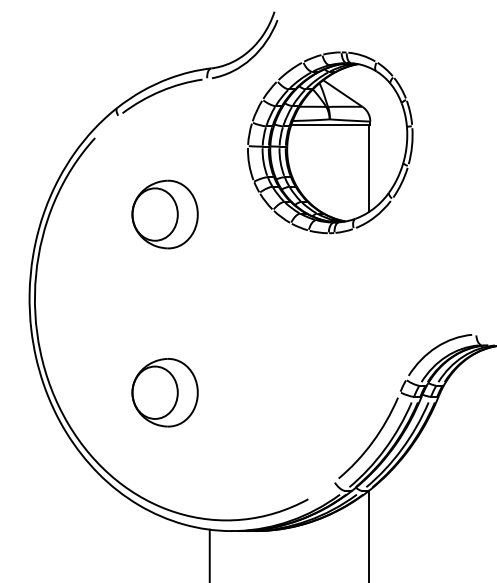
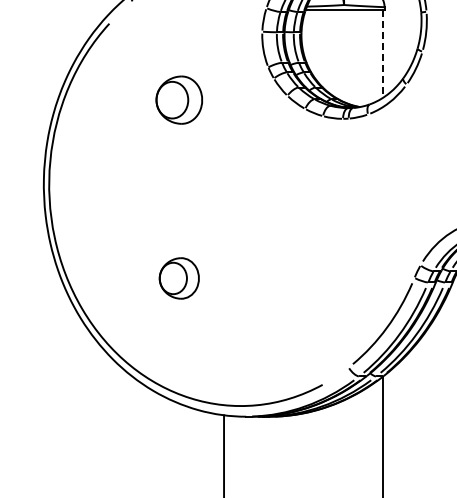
line: (368, 168) -> (382, 54), solid -> dashed
part: (164, 214) -> (178, 100), size x0.7
part: (164, 392) -> (178, 278), size x0.6

